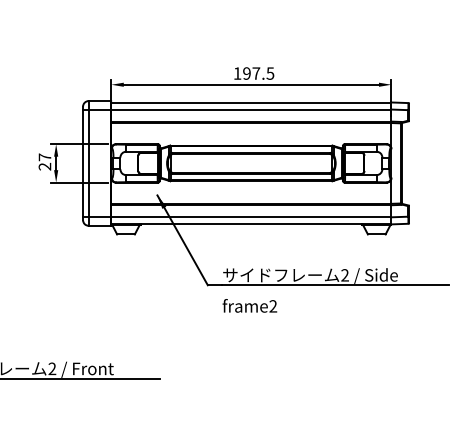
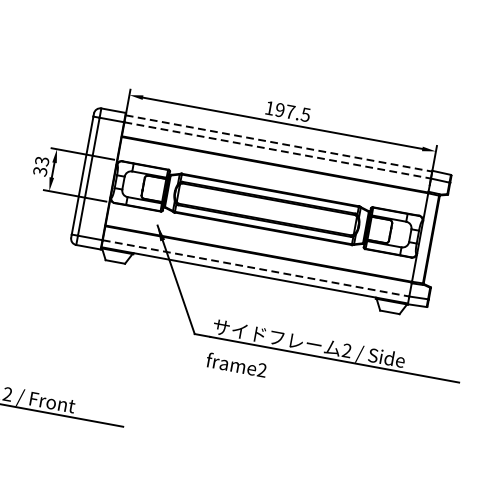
line: (251, 103) -> (279, 143), solid -> dashed
line: (251, 109) -> (277, 150), solid -> dashed
text: (44, 161) -> (40, 165), 27 -> 33
line: (251, 217) -> (256, 268), solid -> dashed

